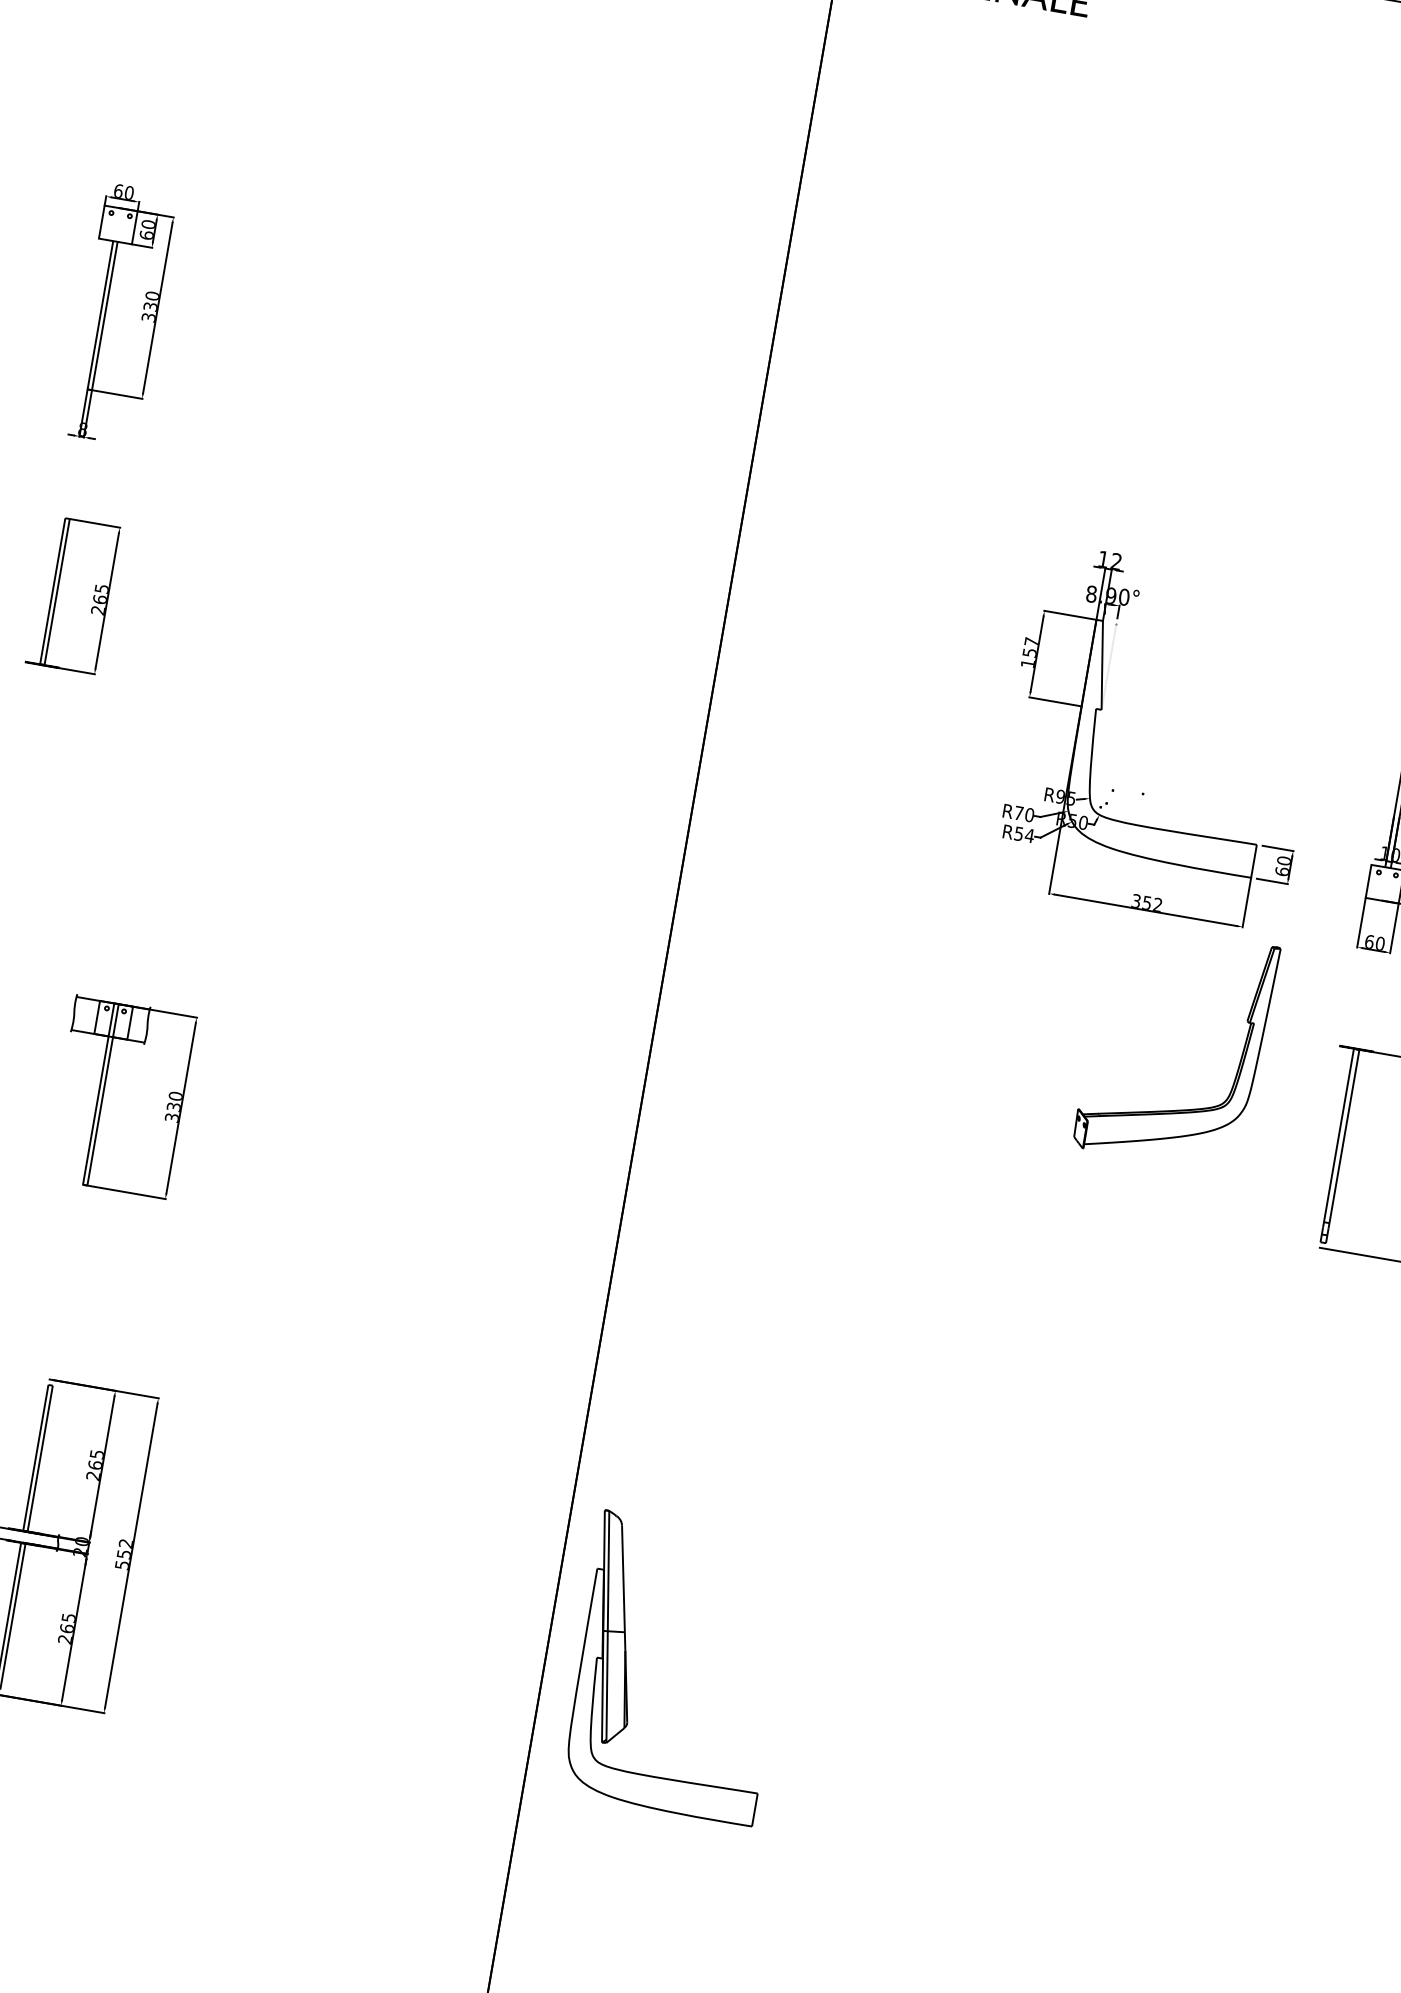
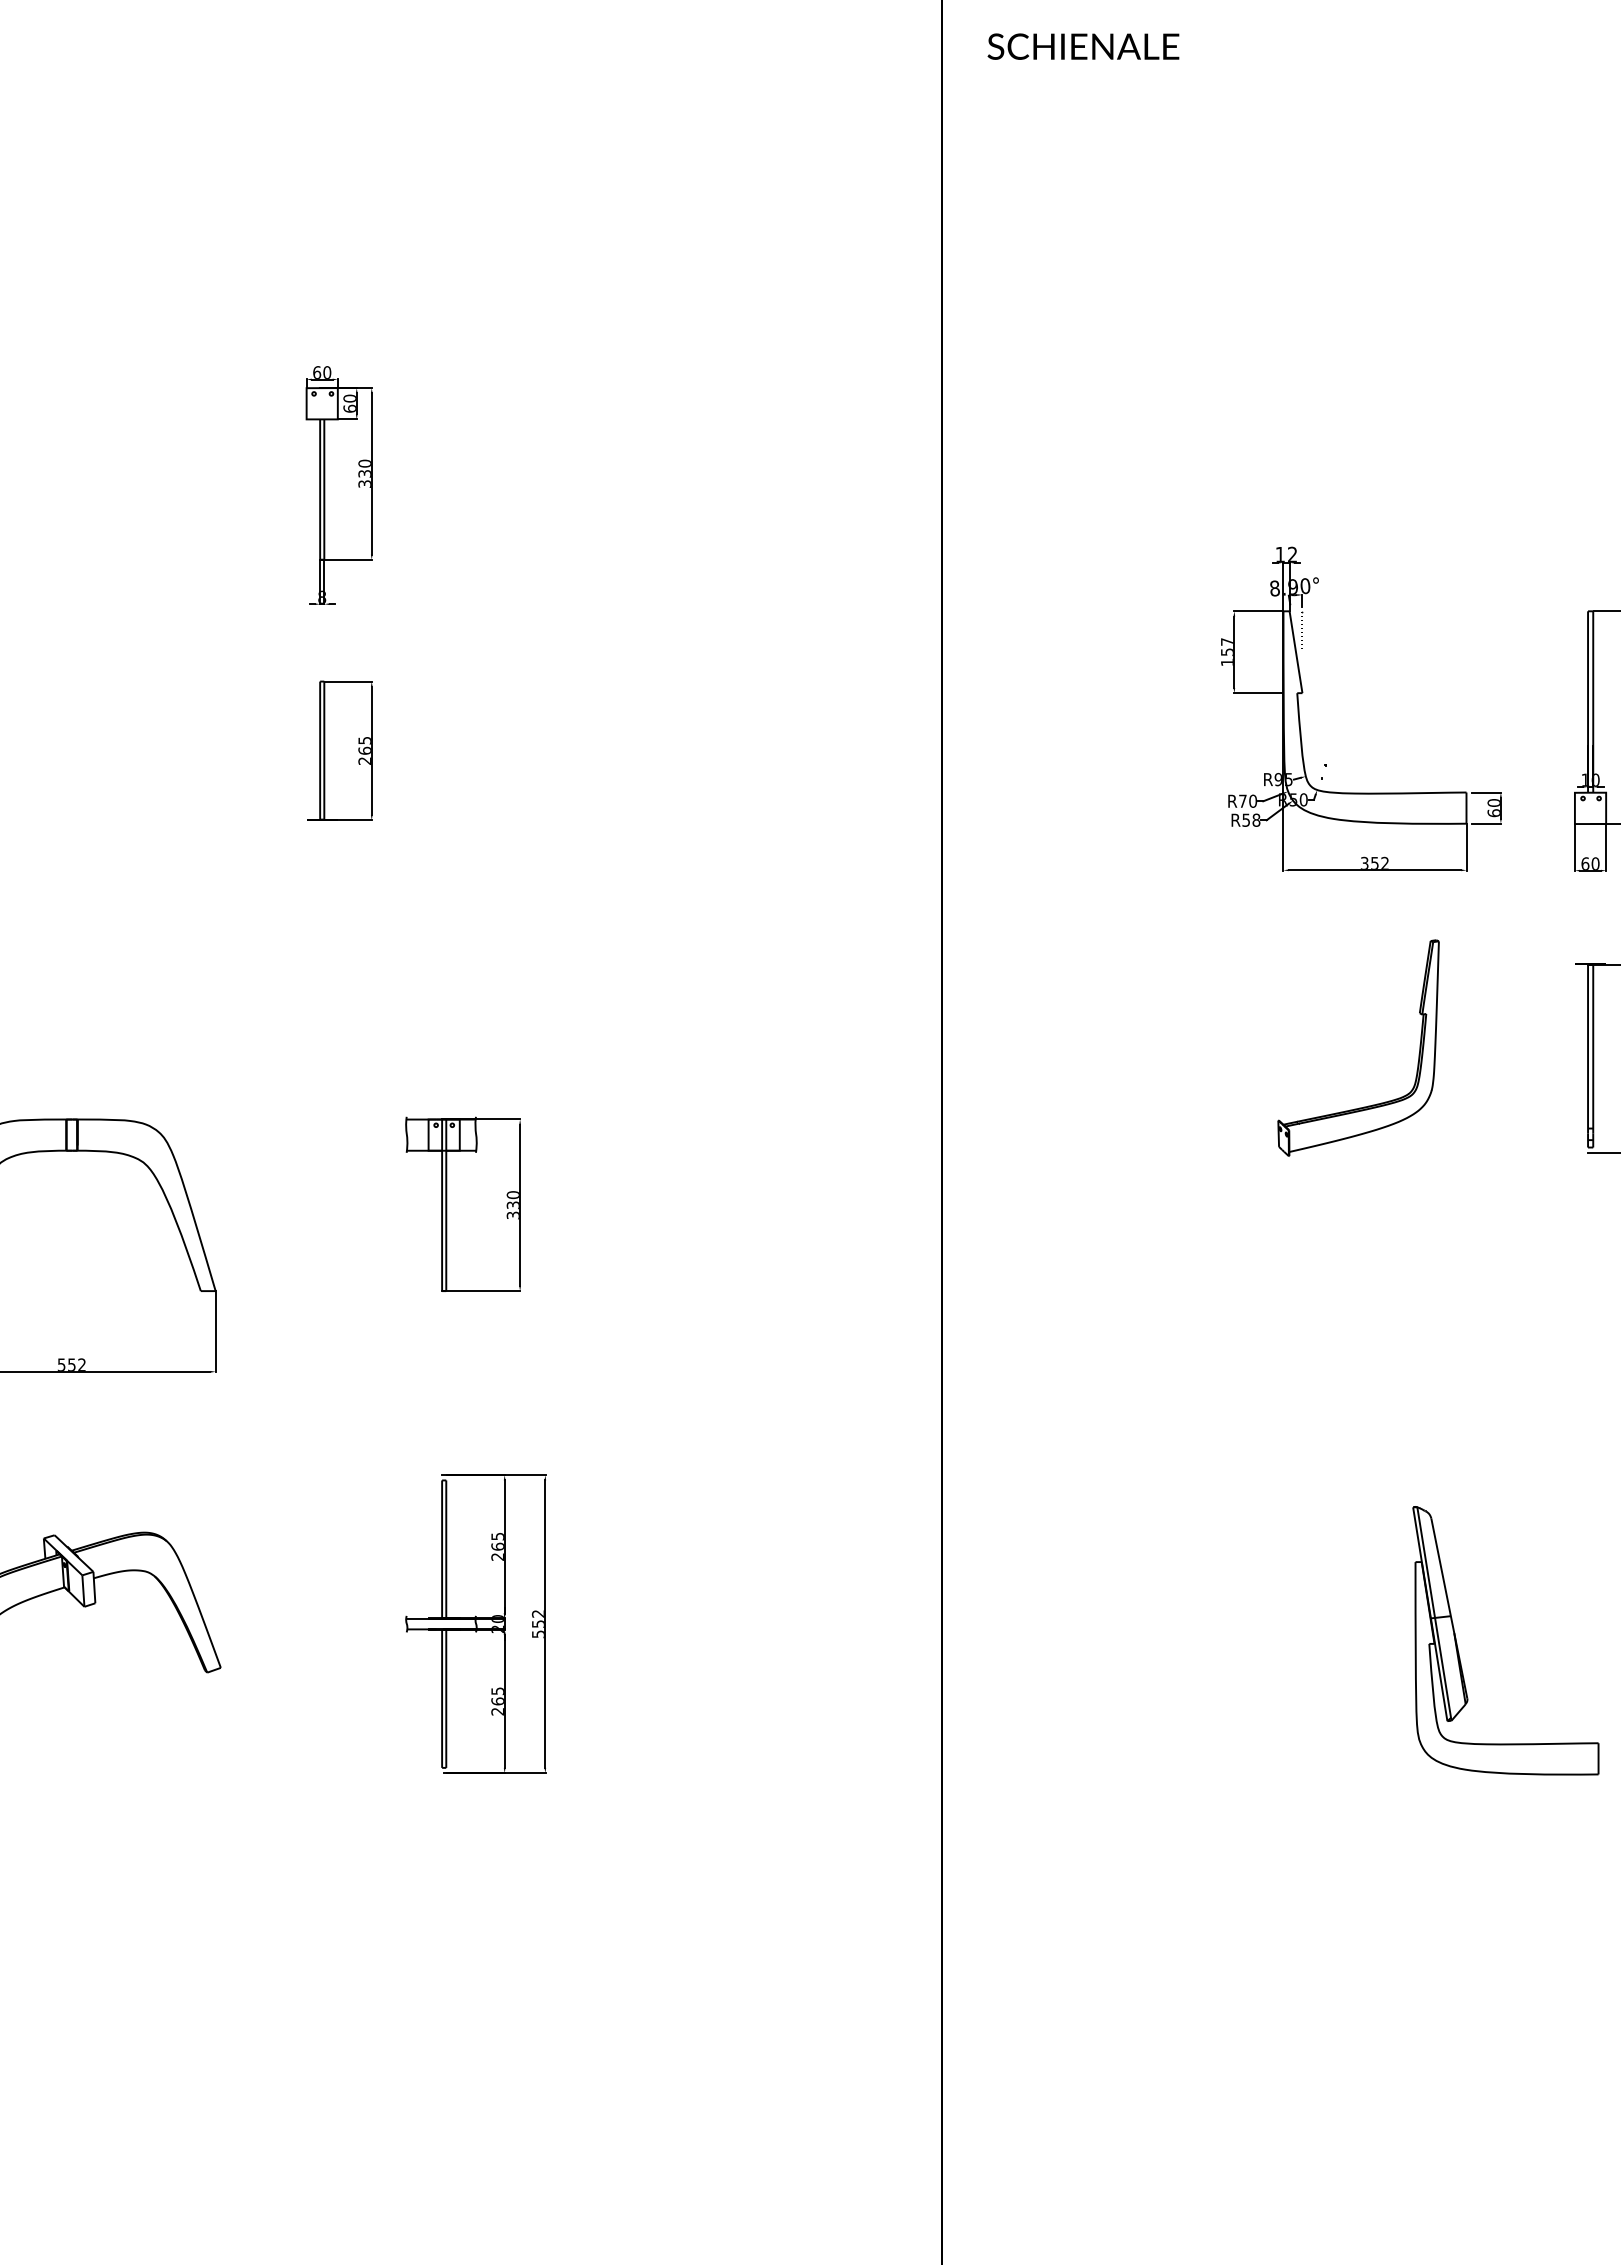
text: (1029, 834) -> (1256, 819), R54 -> R58
part: (1180, 1109) -> (1372, 1104), moved
part: (627, 1666) -> (1458, 1647), moved

